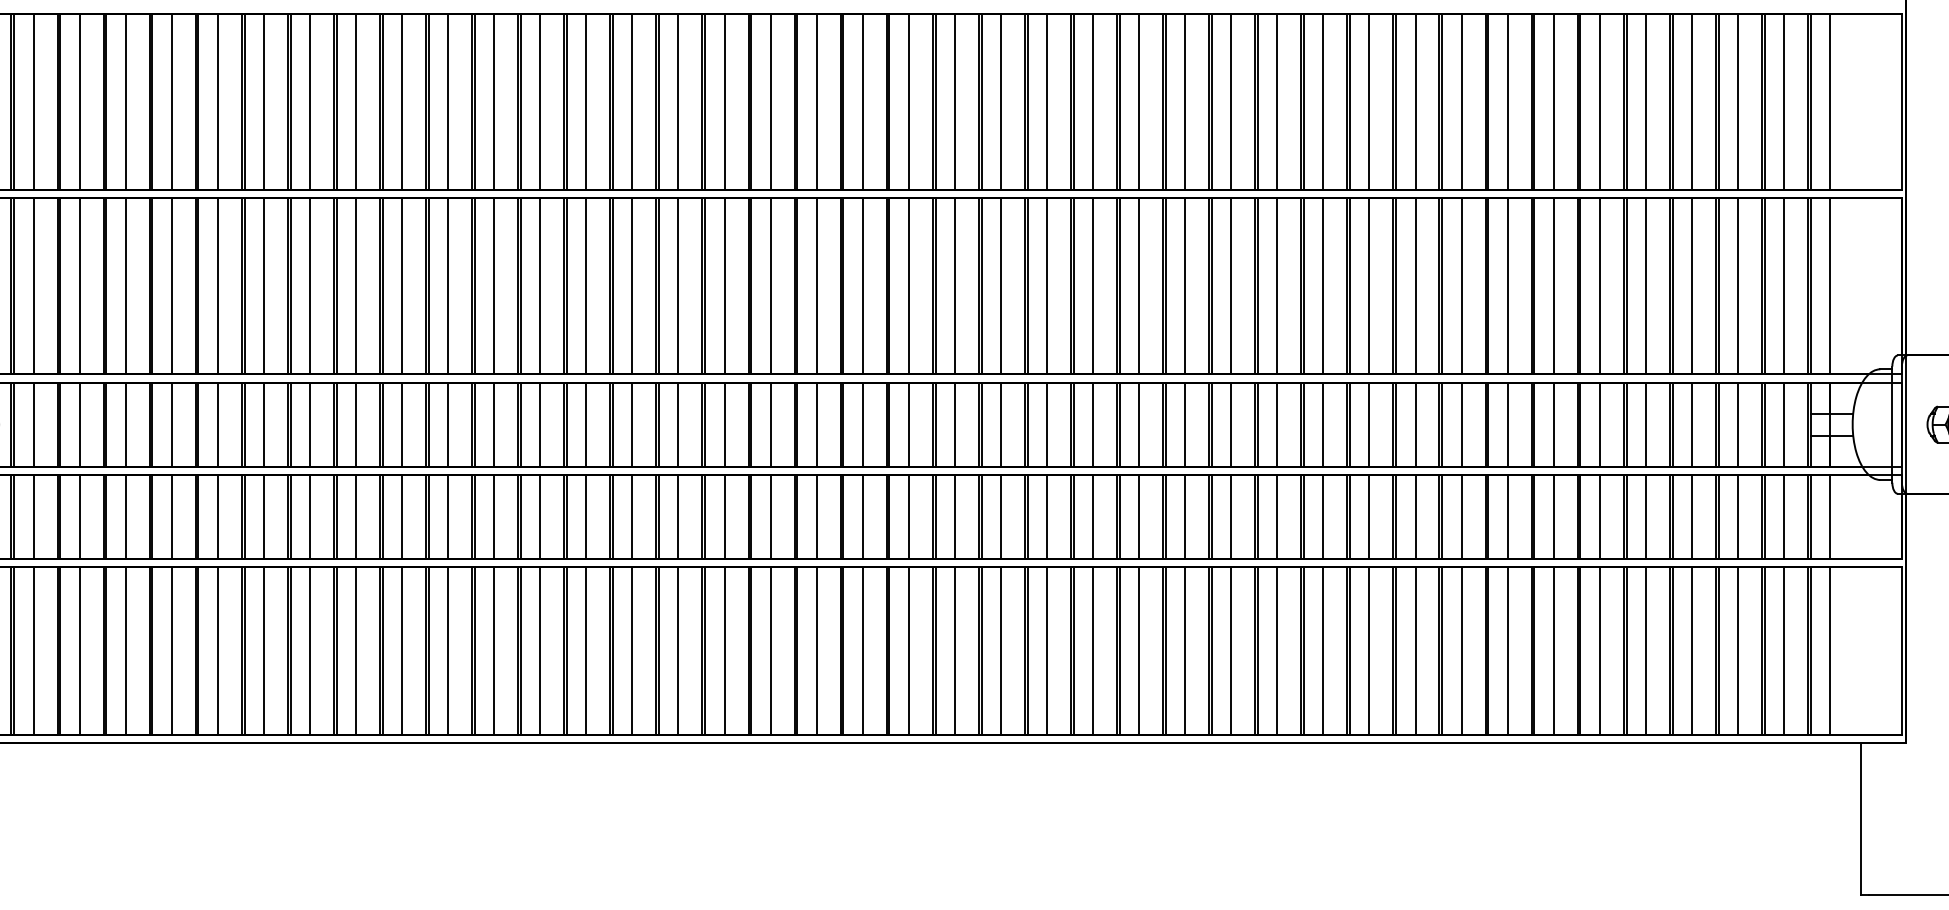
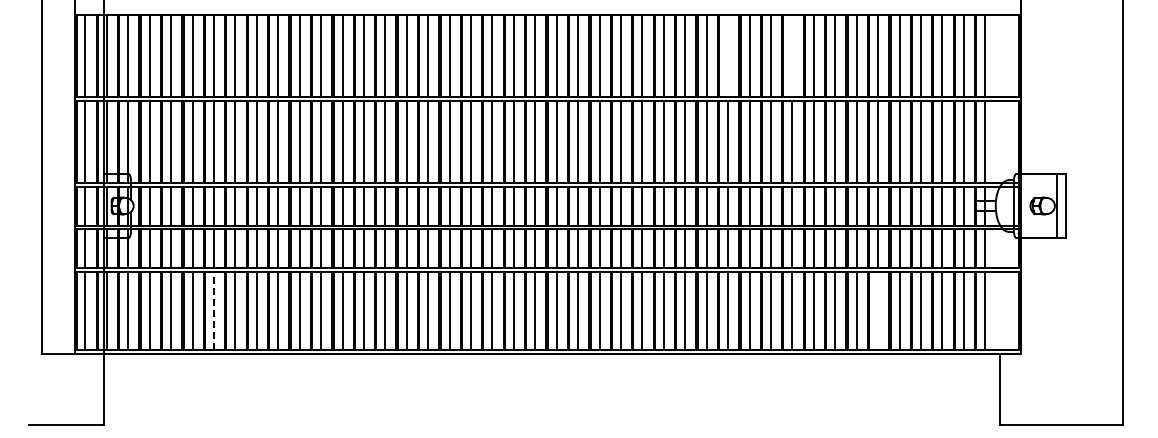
line: (1278, 100) -> (728, 55), removed
line: (1415, 100) -> (792, 55), removed
line: (170, 651) -> (213, 311), solid -> dashed
line: (1600, 651) -> (878, 311), removed

